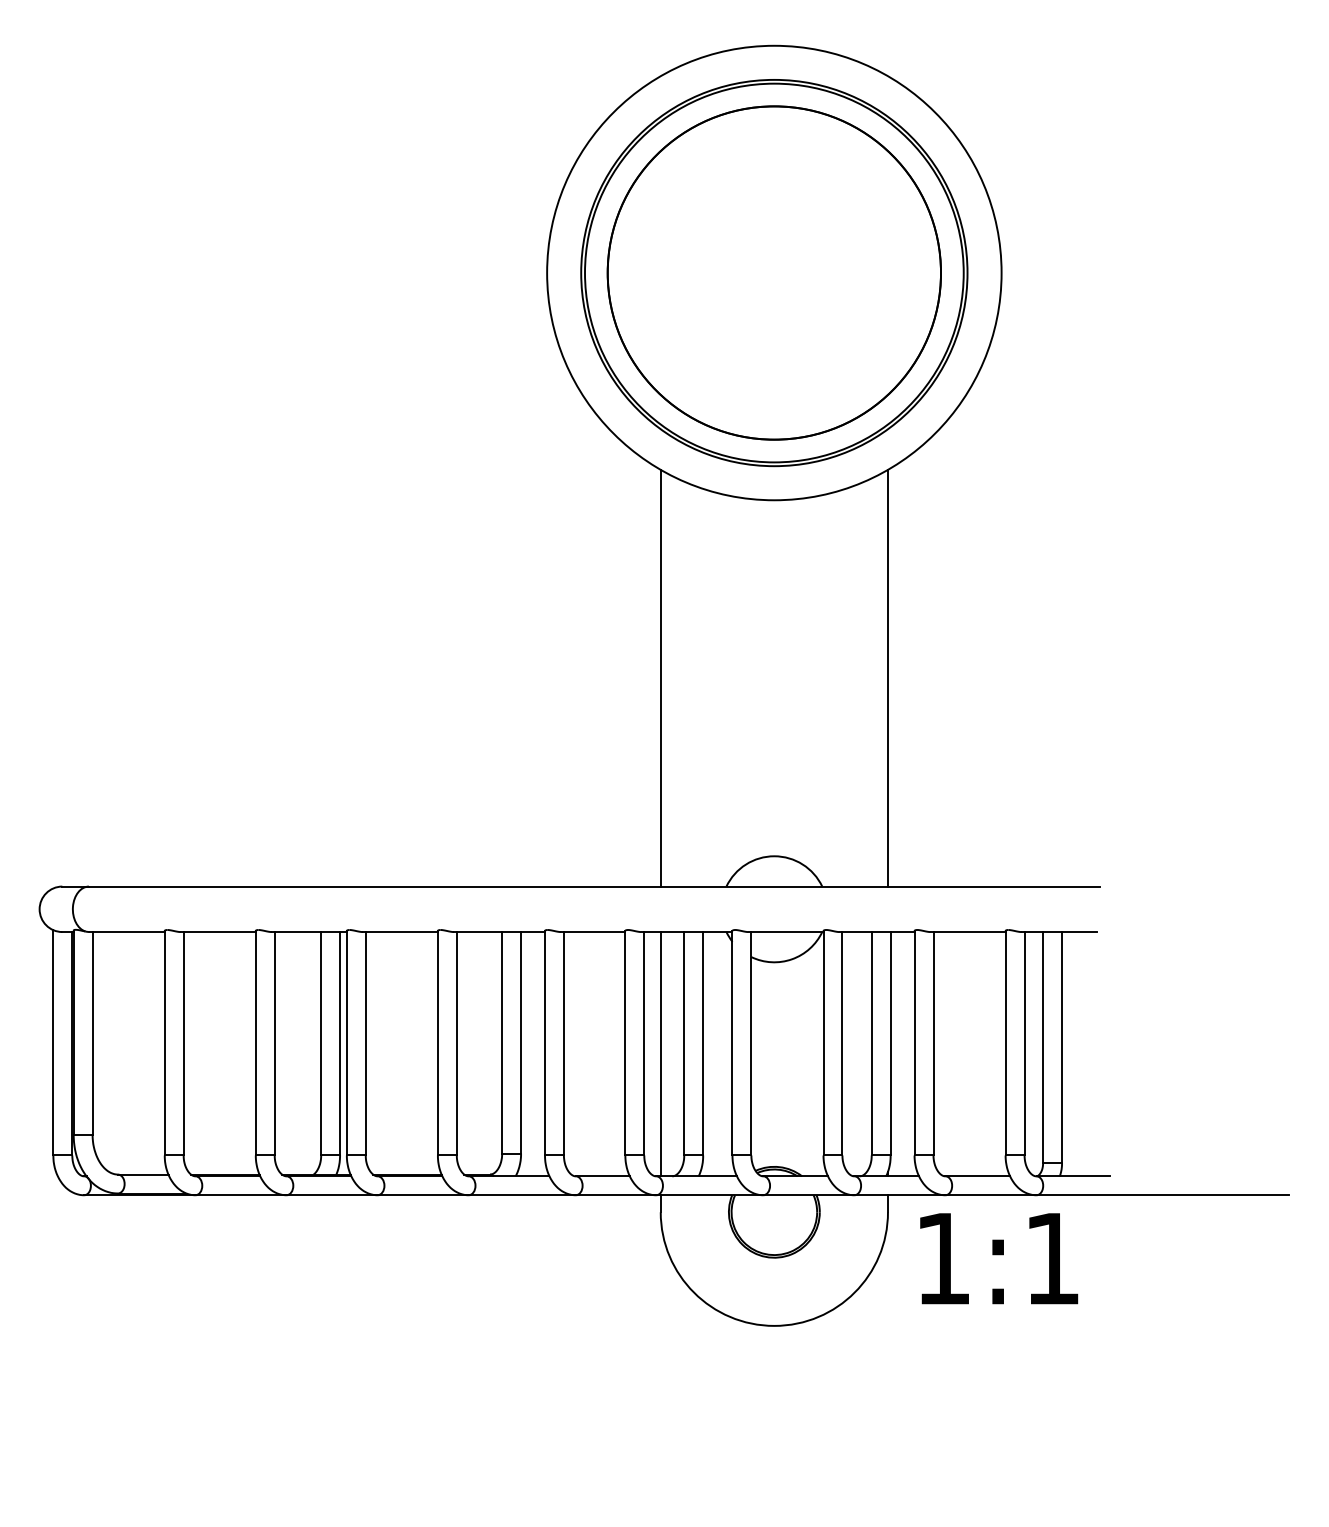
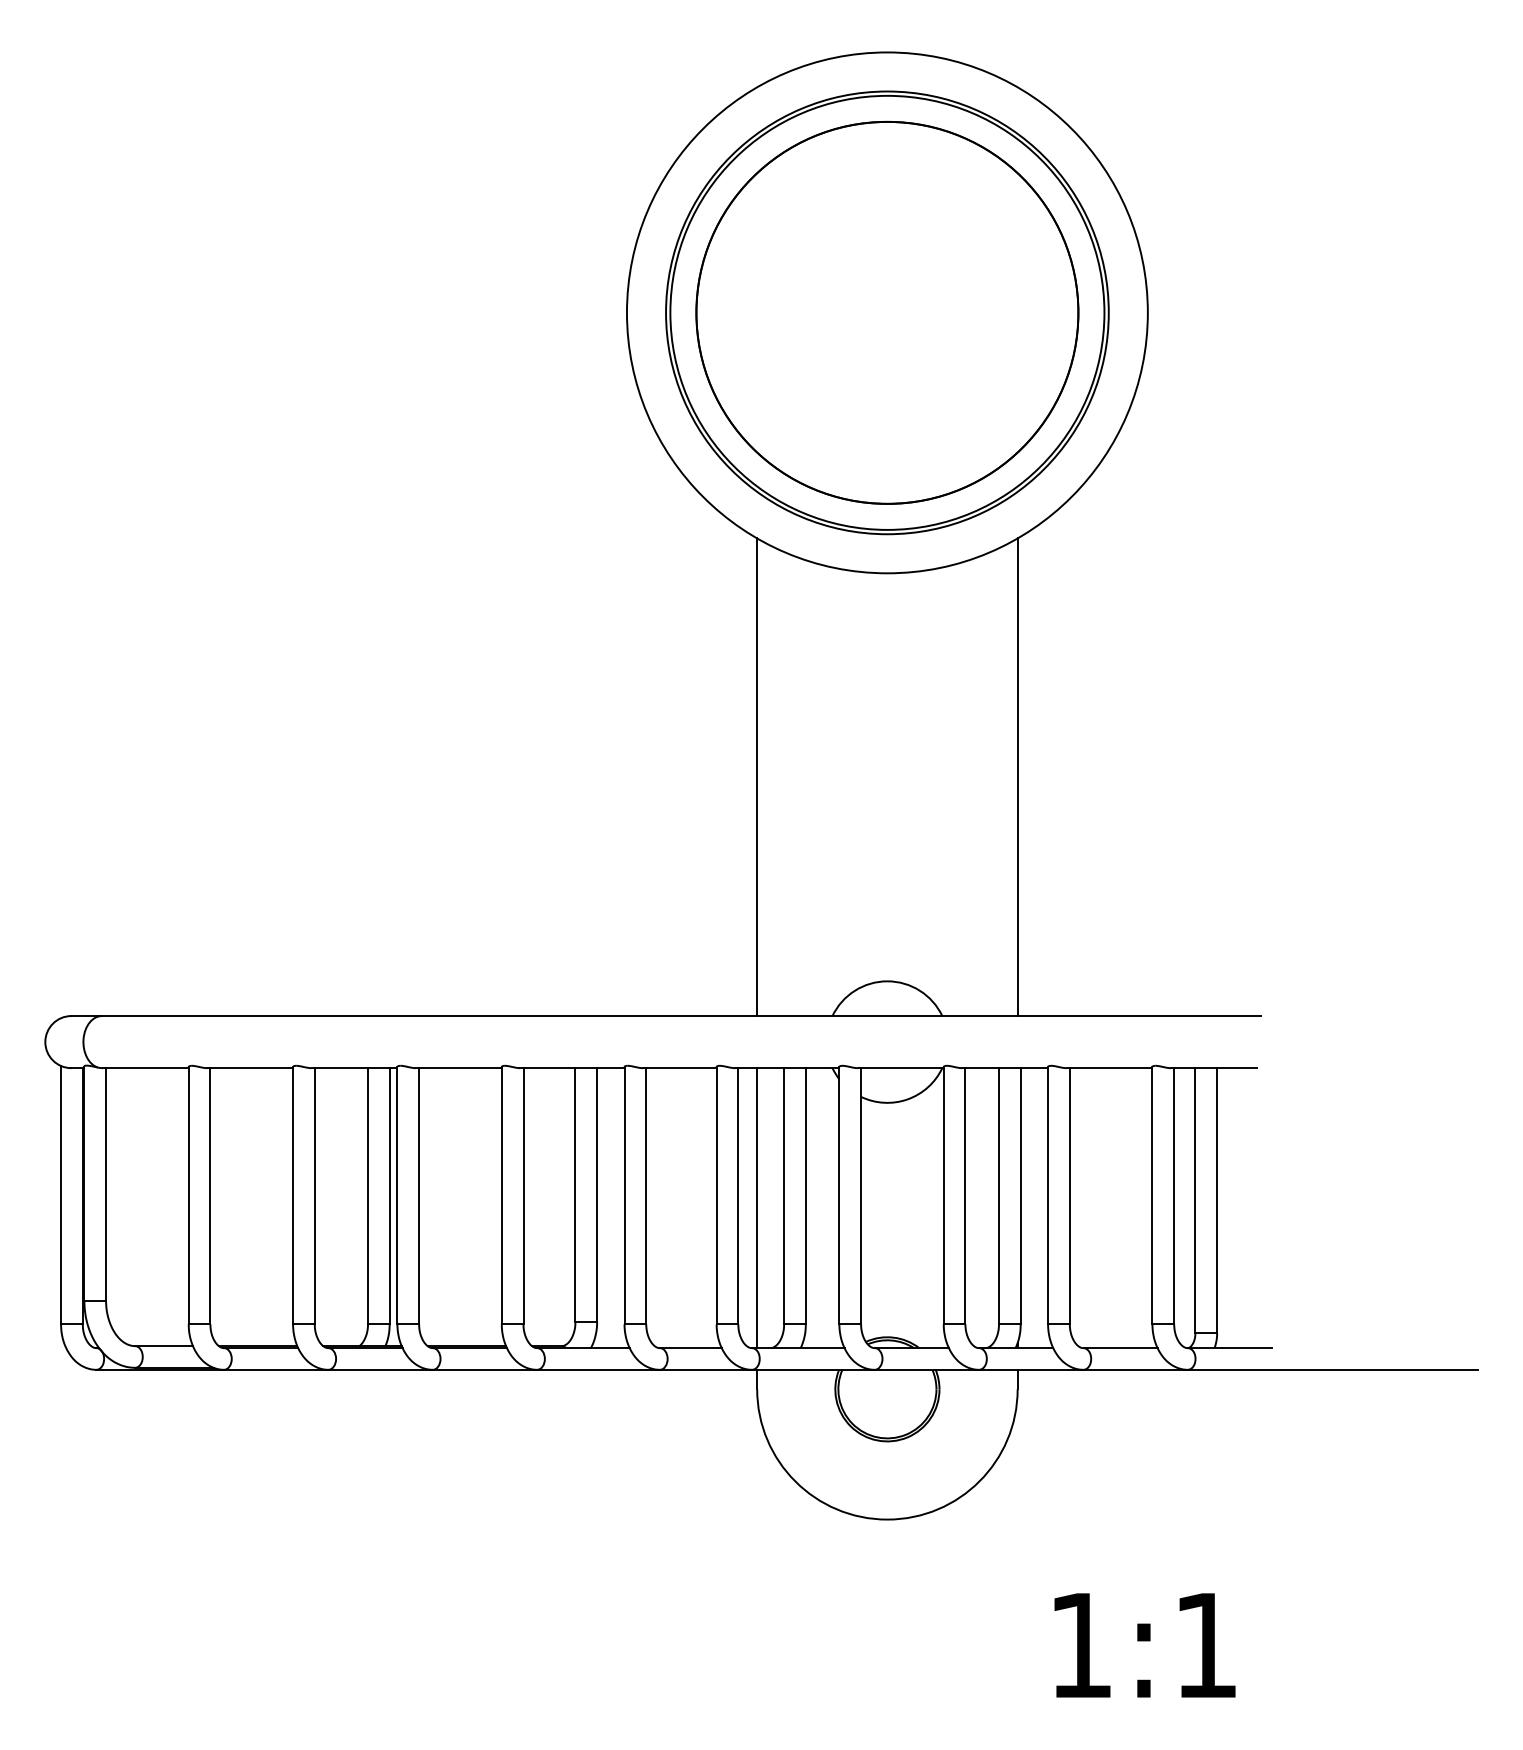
text: (999, 1258) -> (1145, 1645), moved

